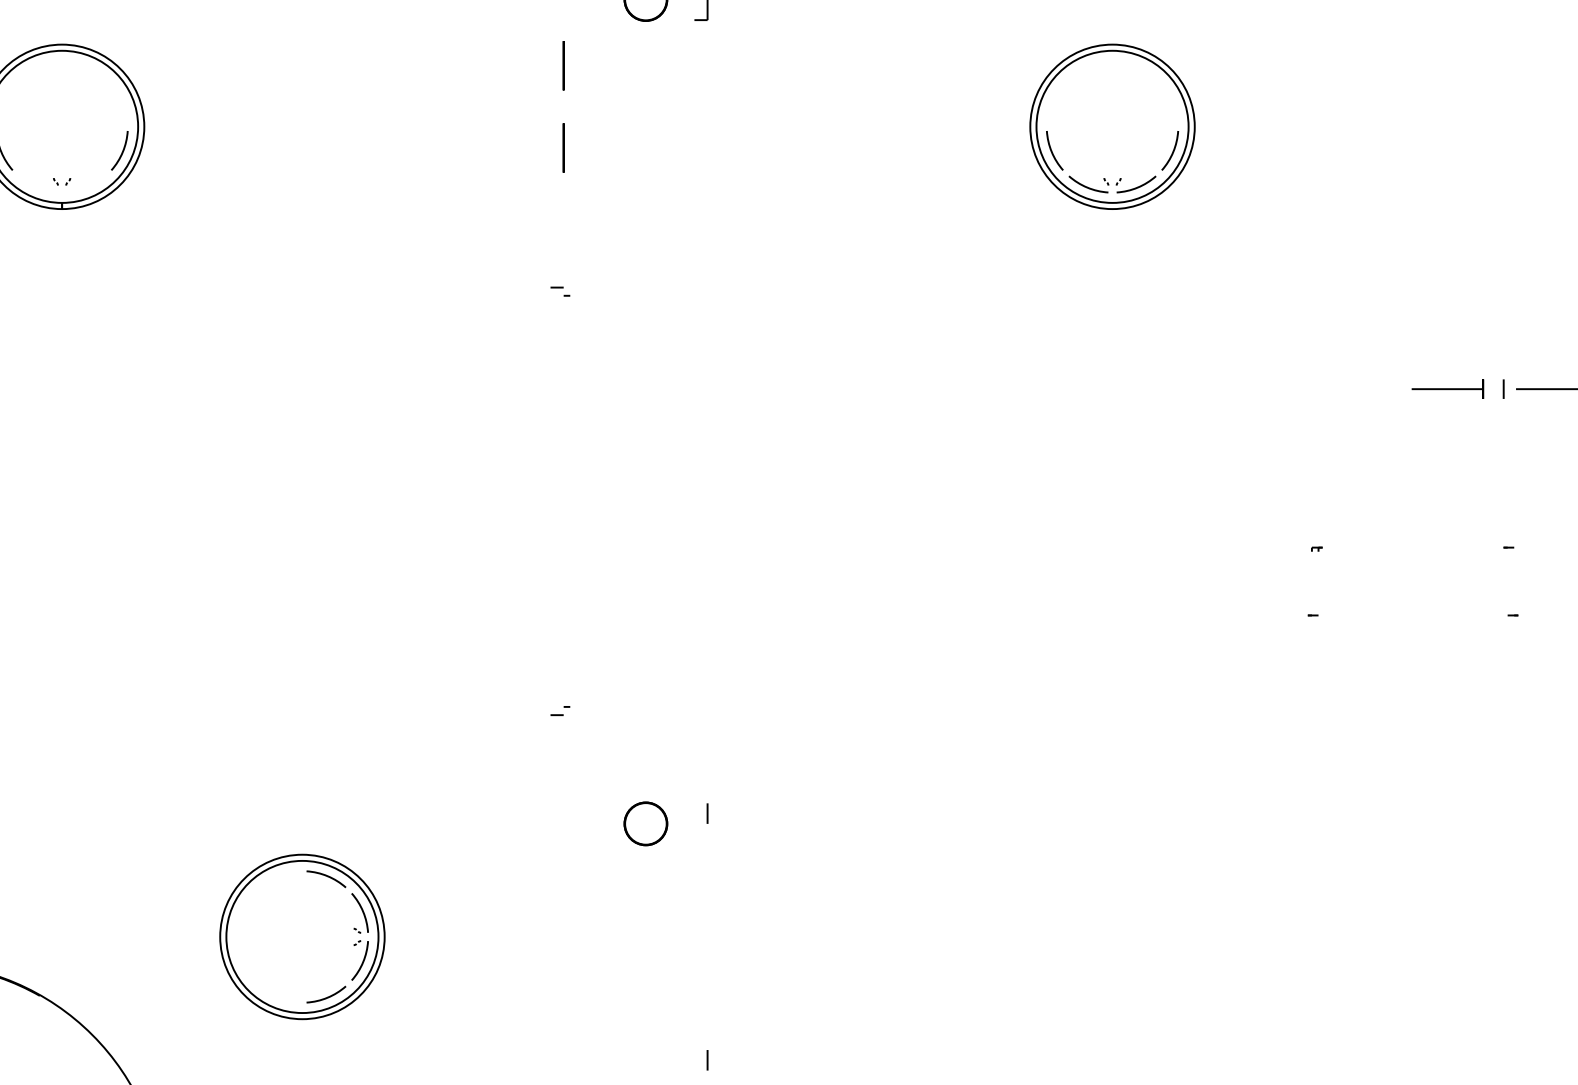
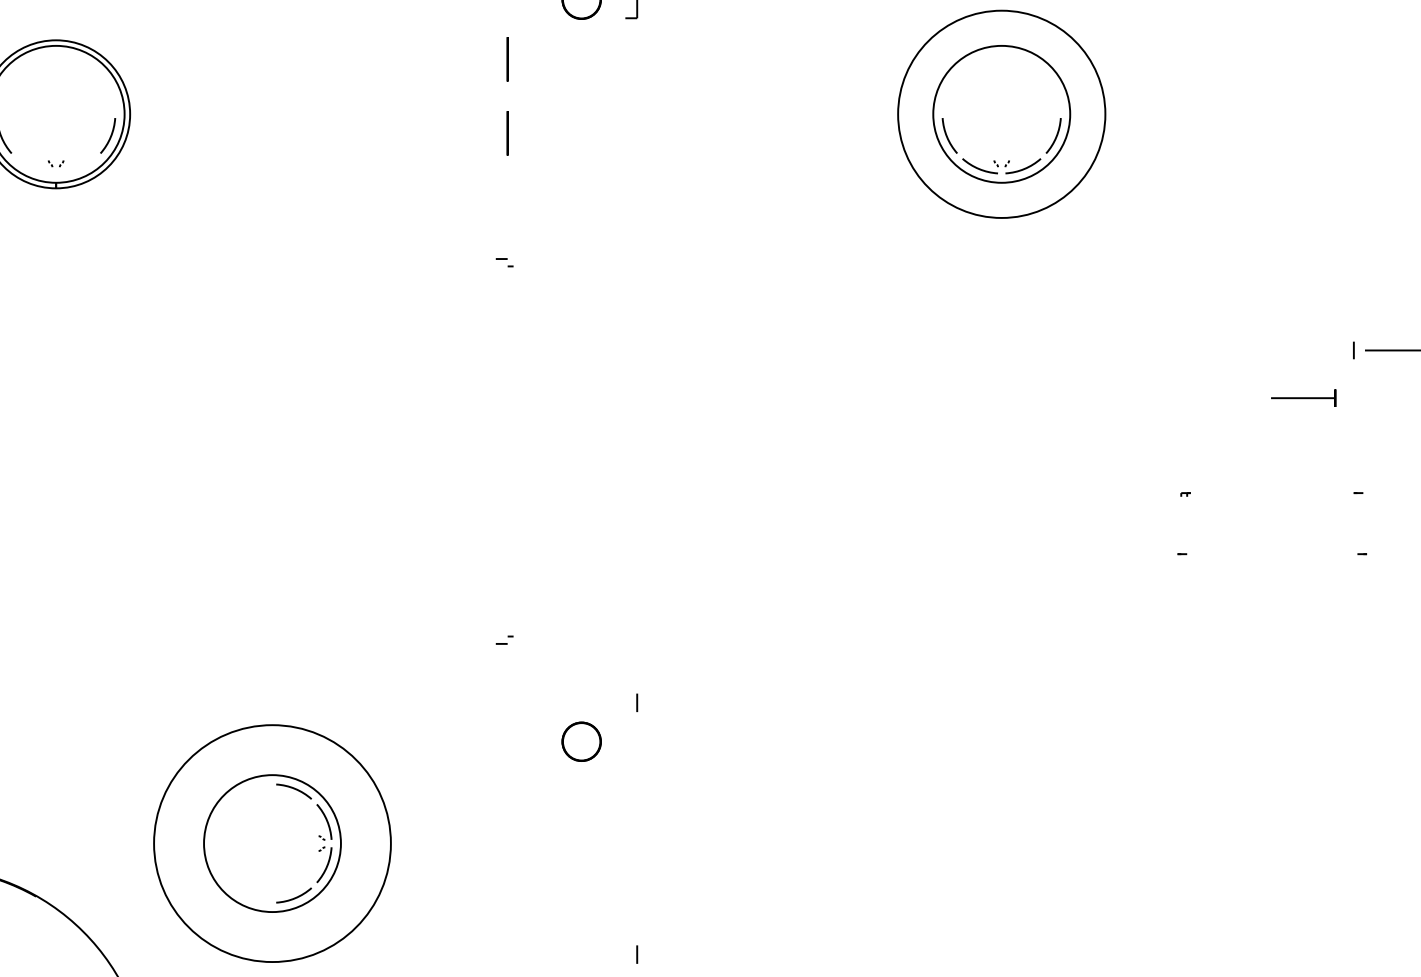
circle: (1112, 126) -> (1001, 114), size x1.4
part: (1447, 388) -> (1303, 397), moved
line: (707, 813) -> (637, 702), moved
circle: (302, 936) -> (272, 843), size x1.6

